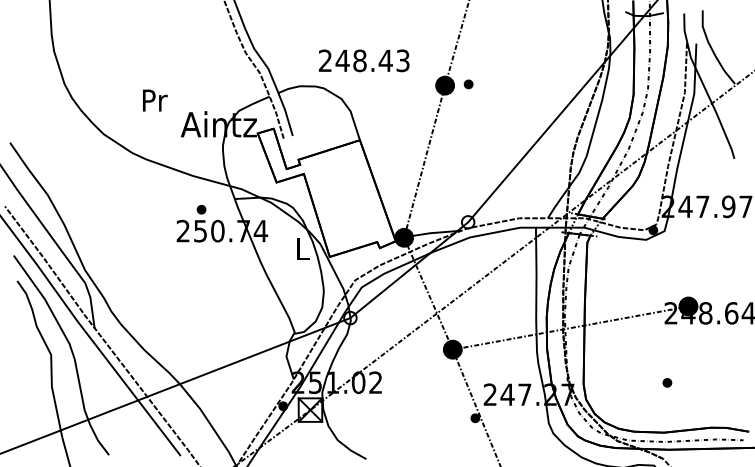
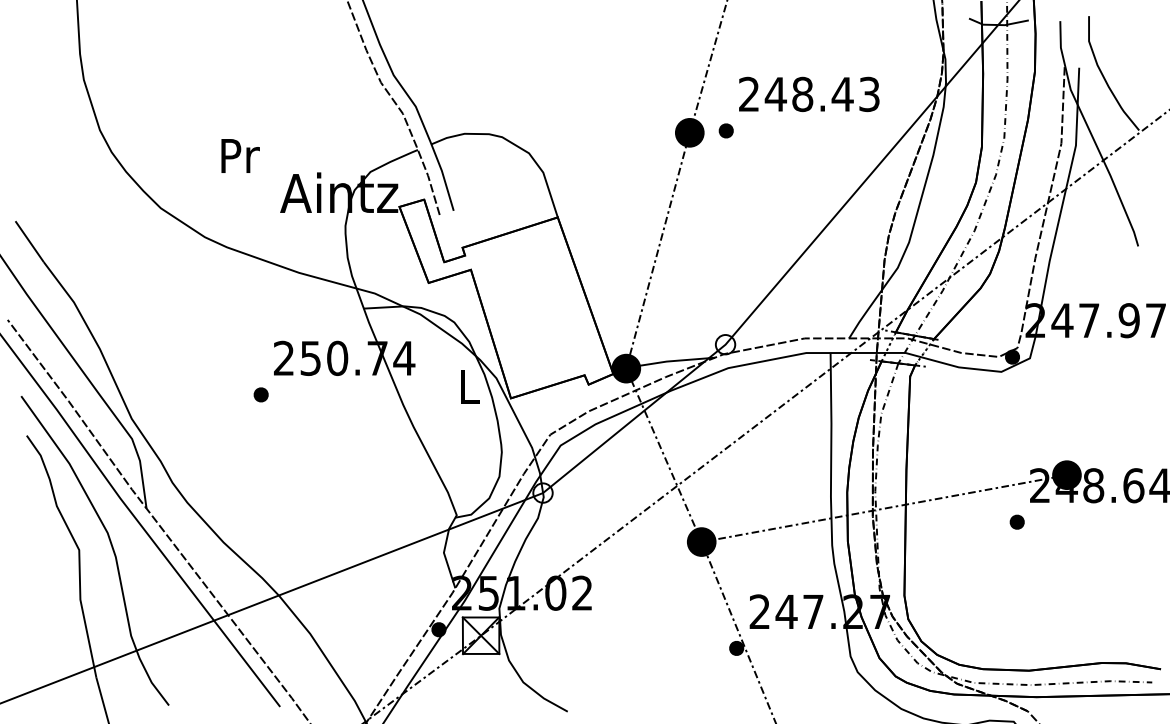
text: (364, 60) -> (809, 93), moved
part: (201, 209) -> (261, 394), moved
part: (667, 382) -> (1017, 521), moved

